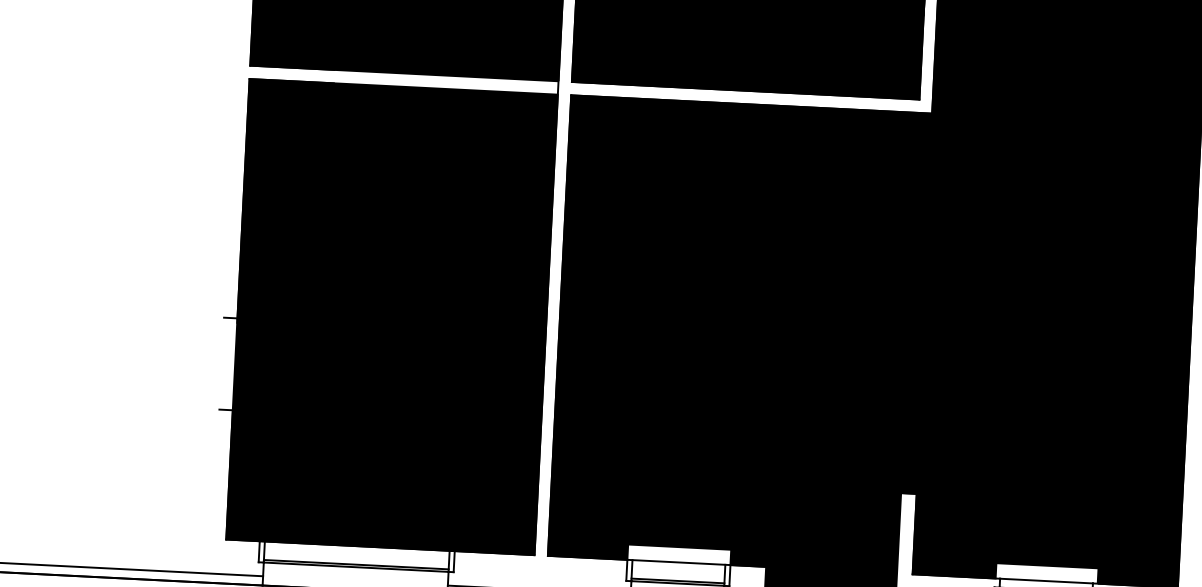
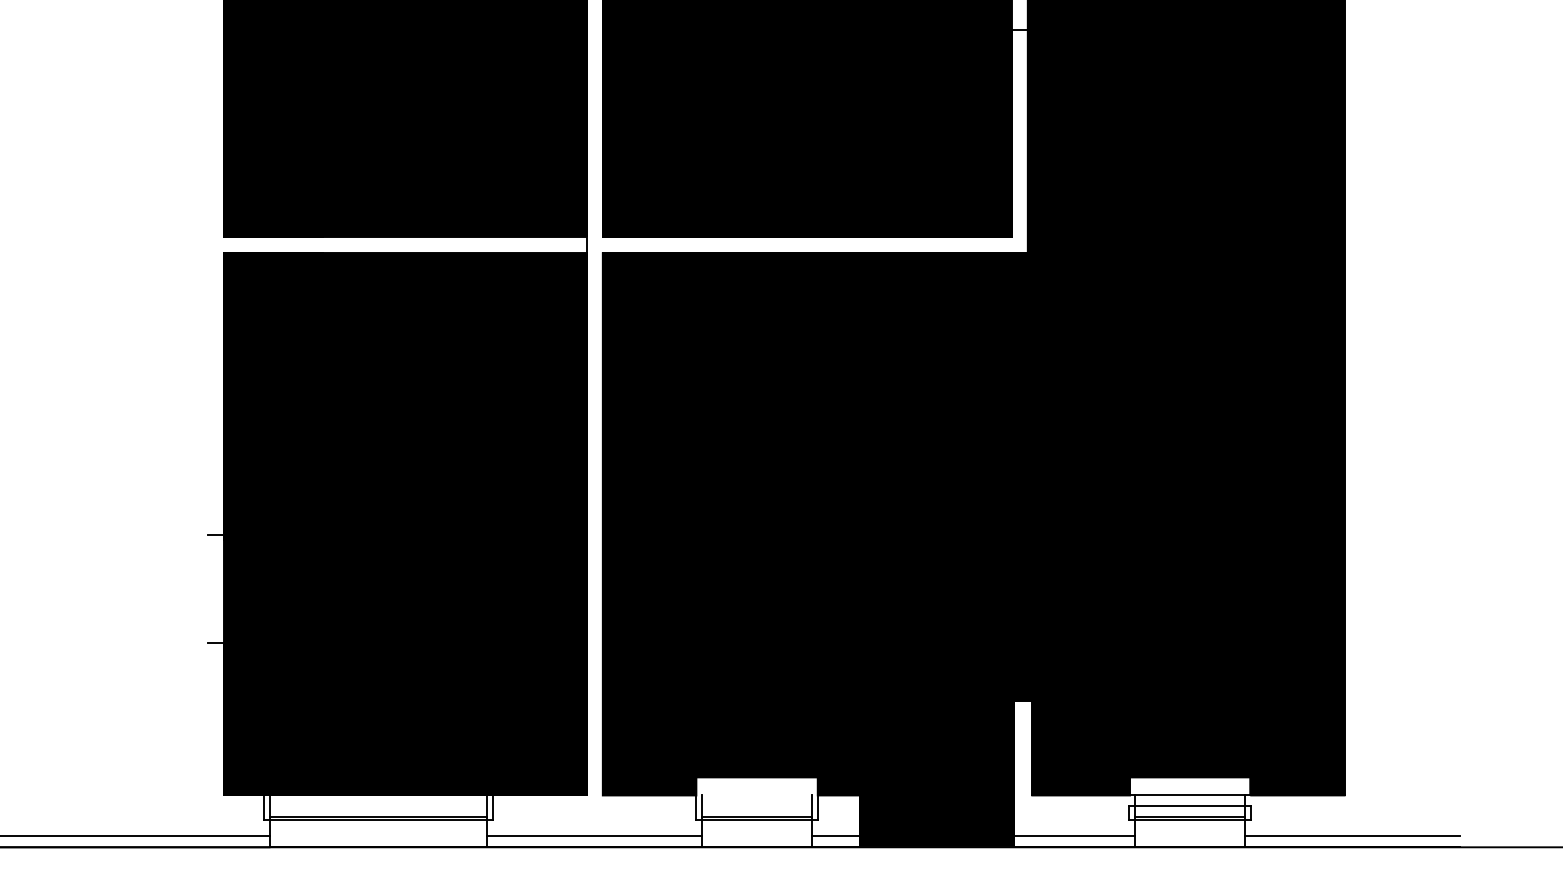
line: (678, 562) -> (756, 795), removed

